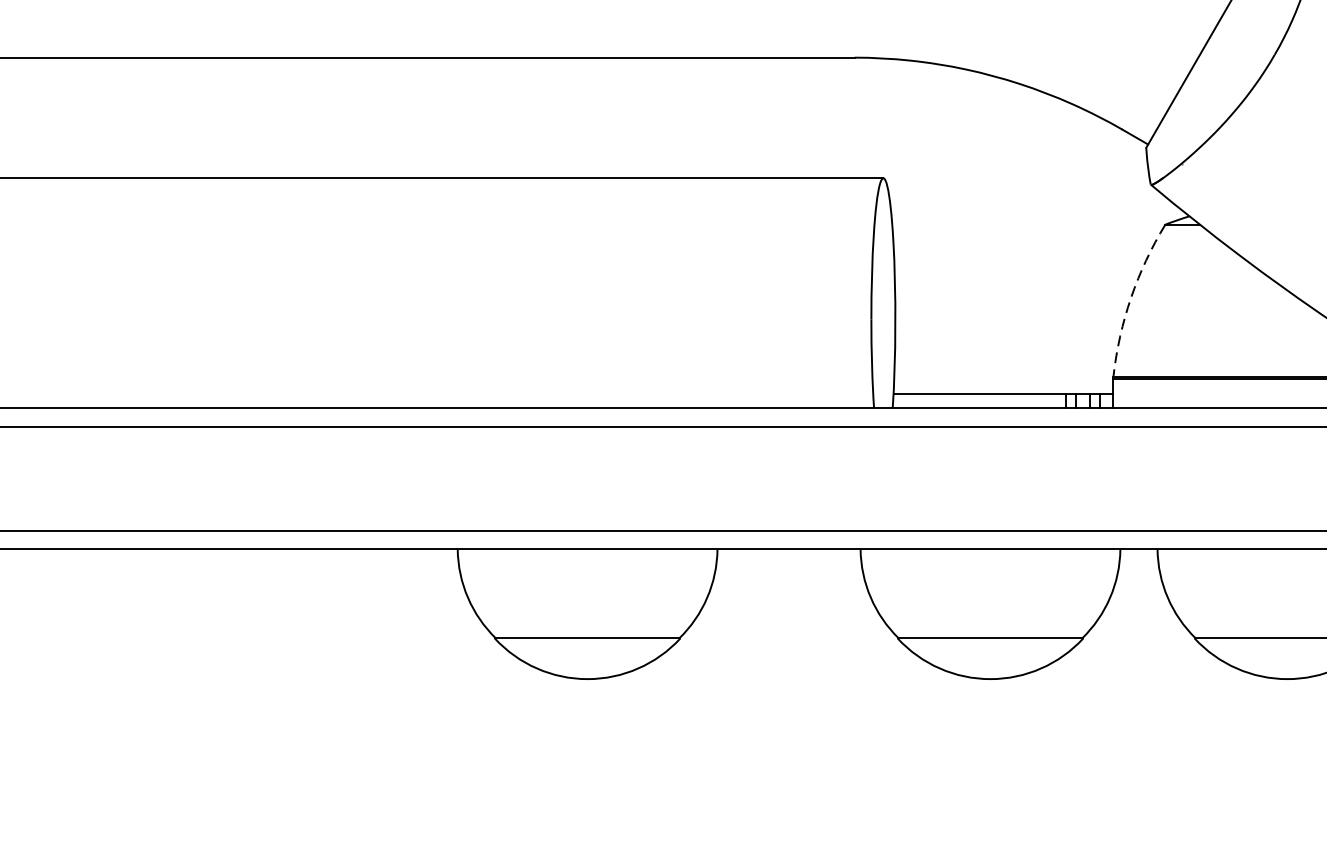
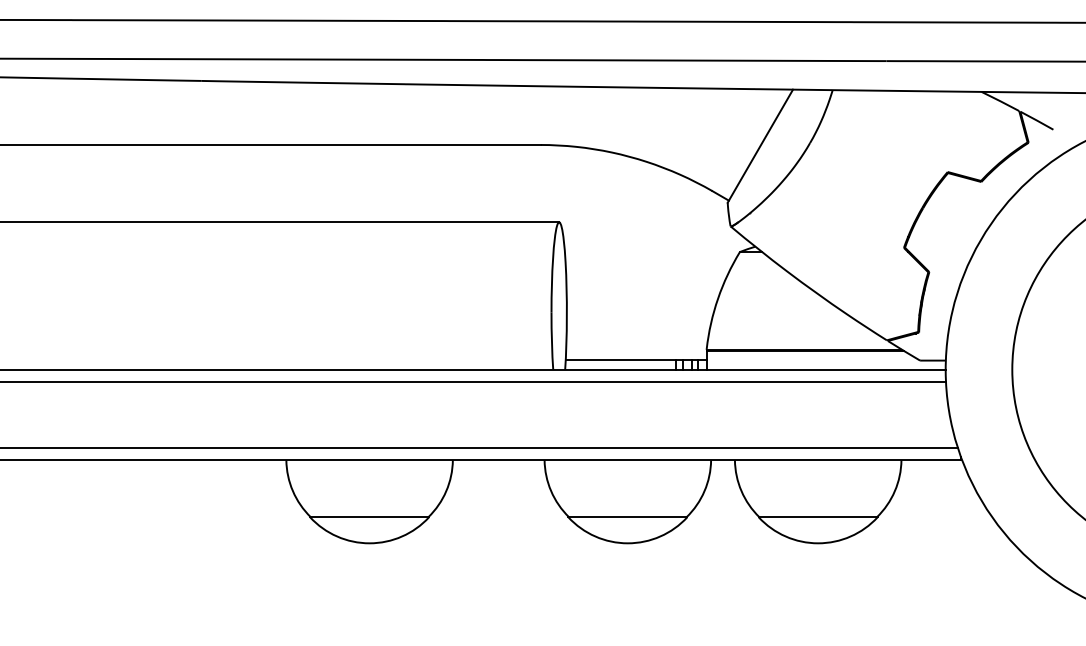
arc: (1131, 297) -> (718, 298), dashed -> solid

